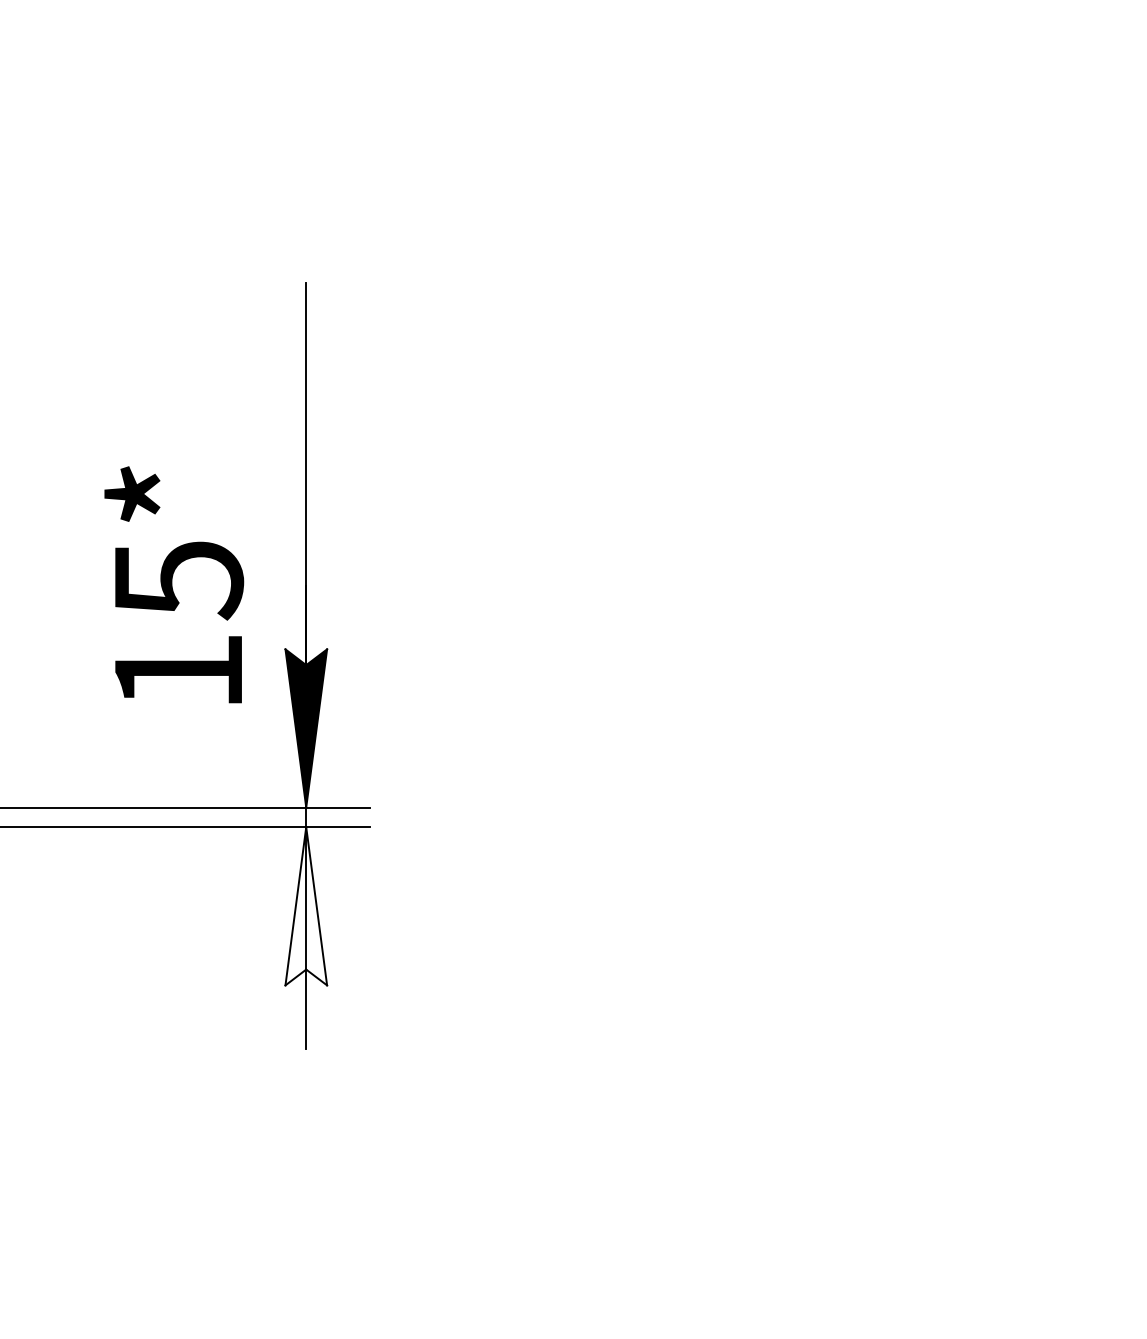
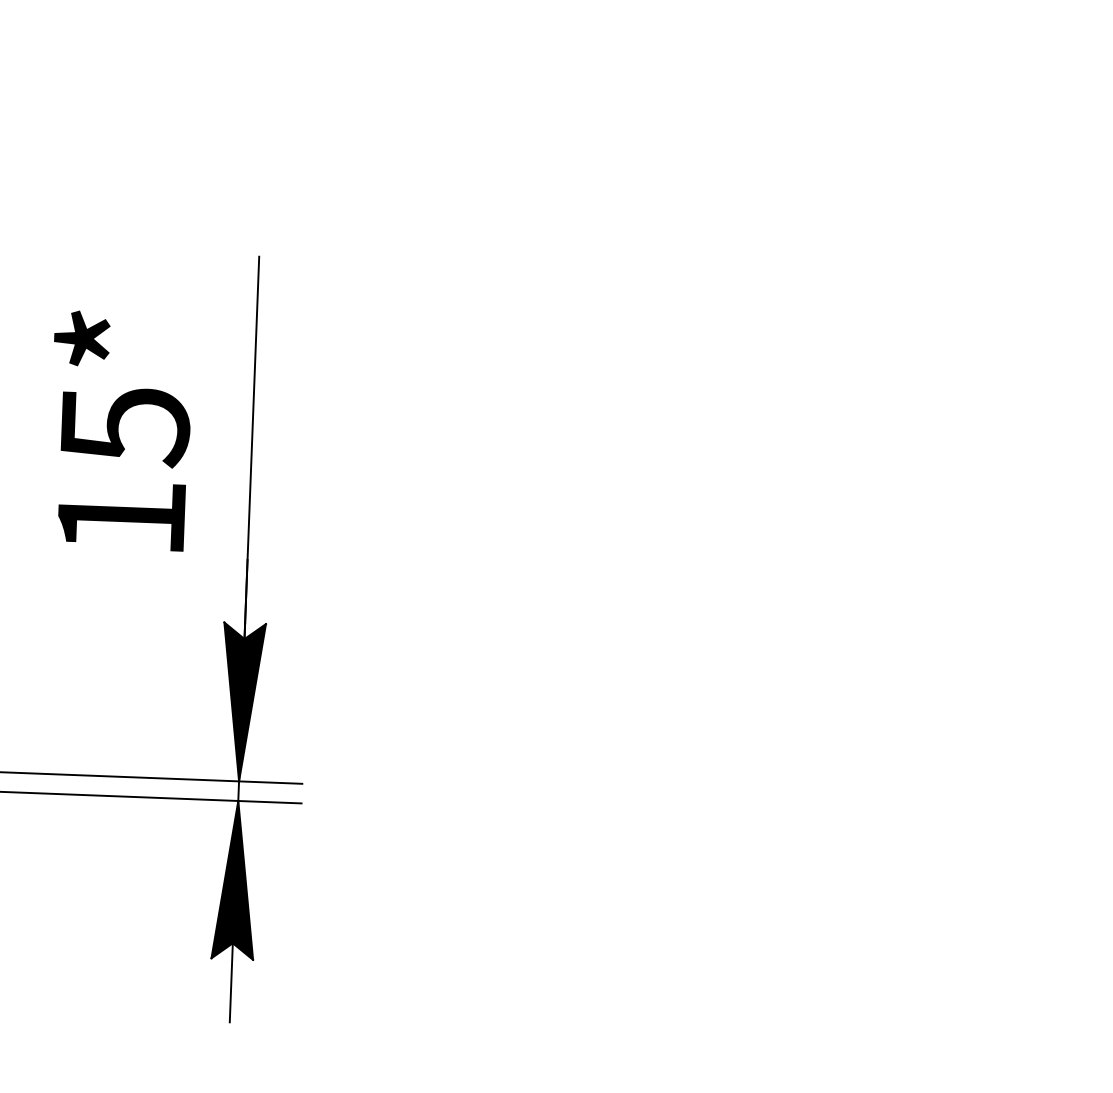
text: (174, 584) -> (120, 430), moved
fill: (306, 906) -> (235, 880), added

